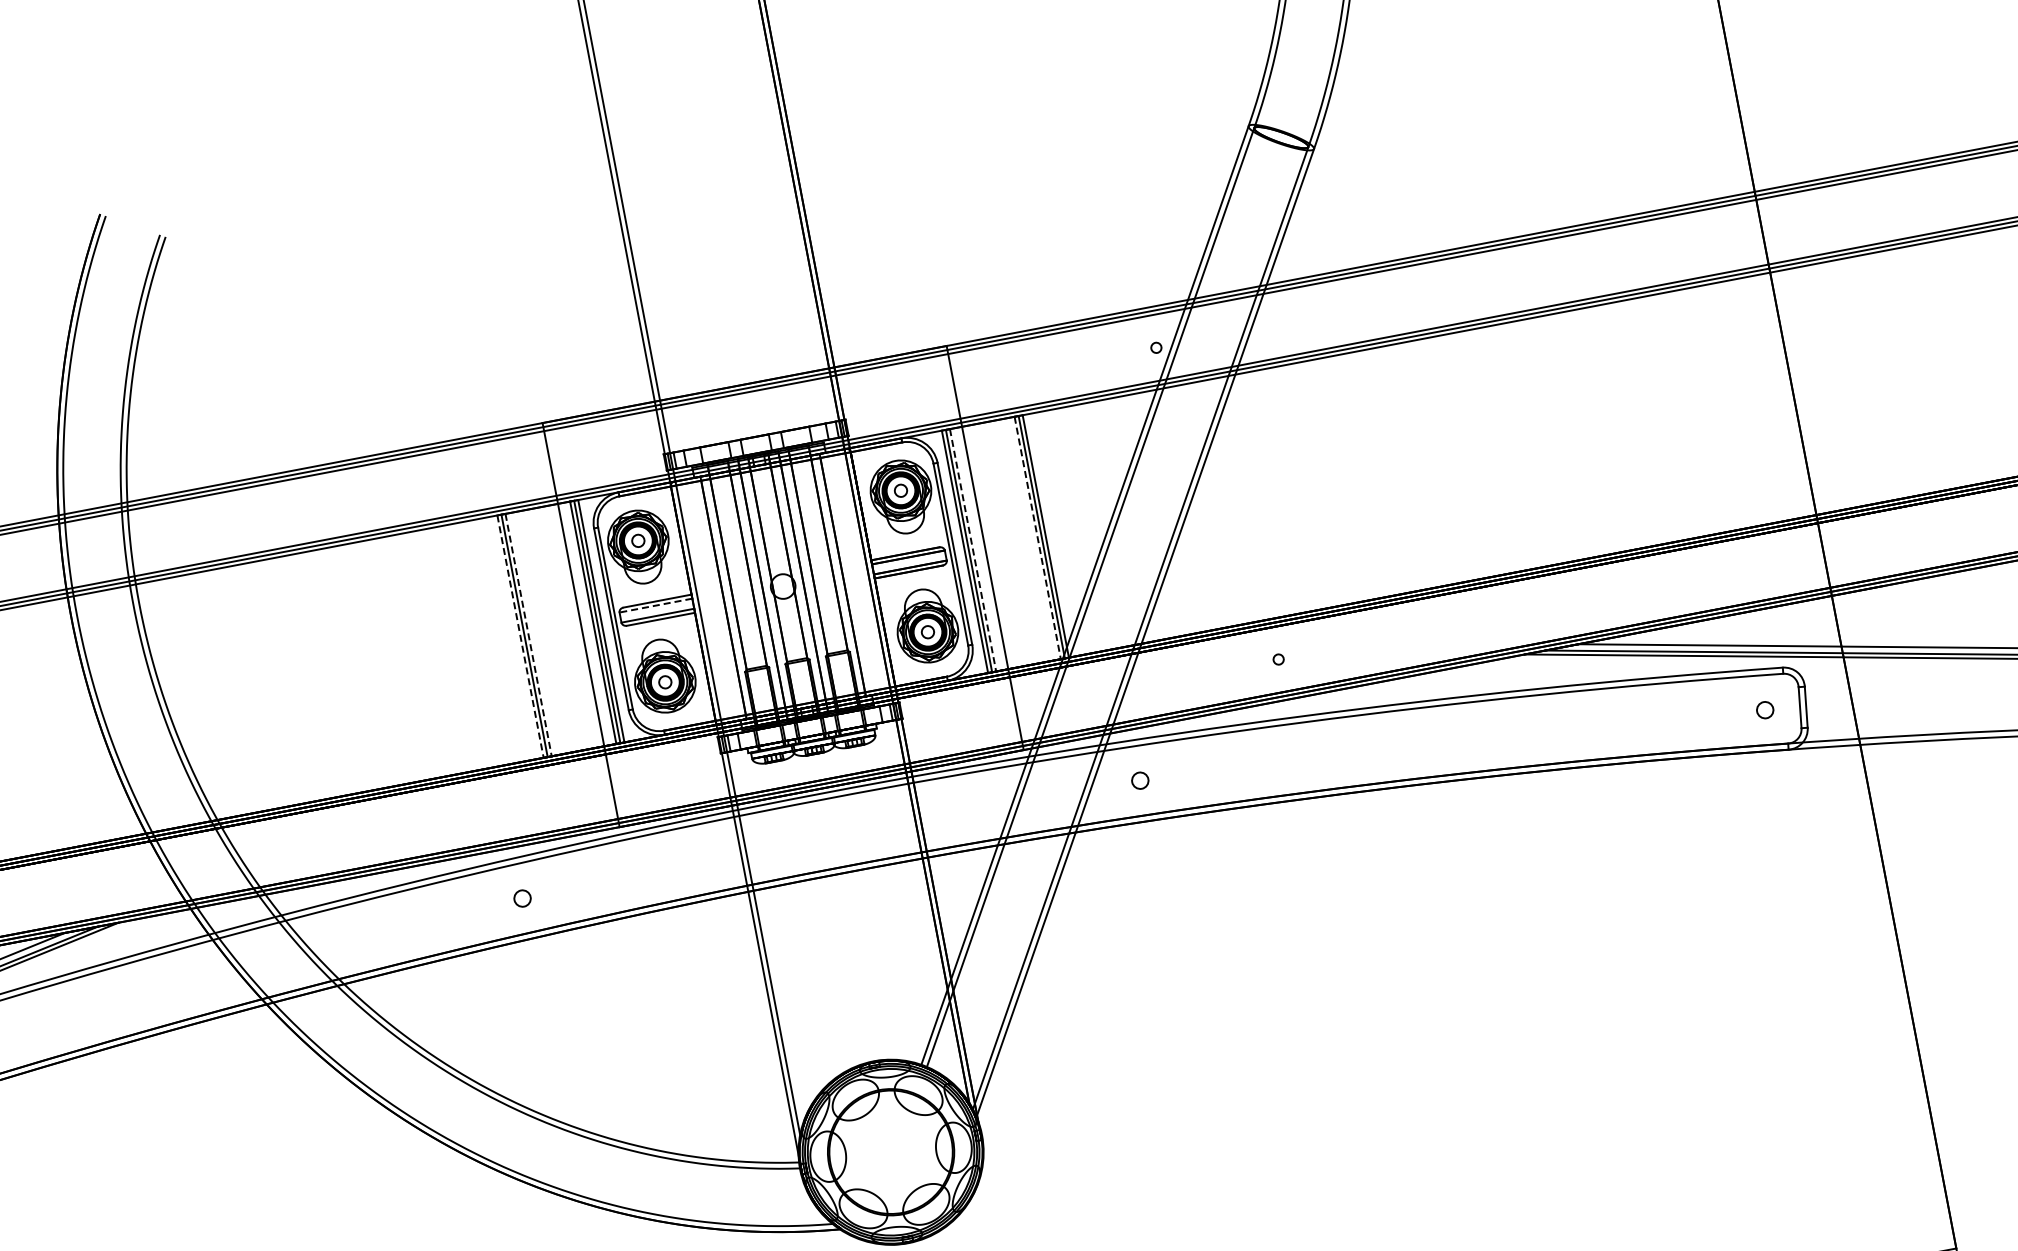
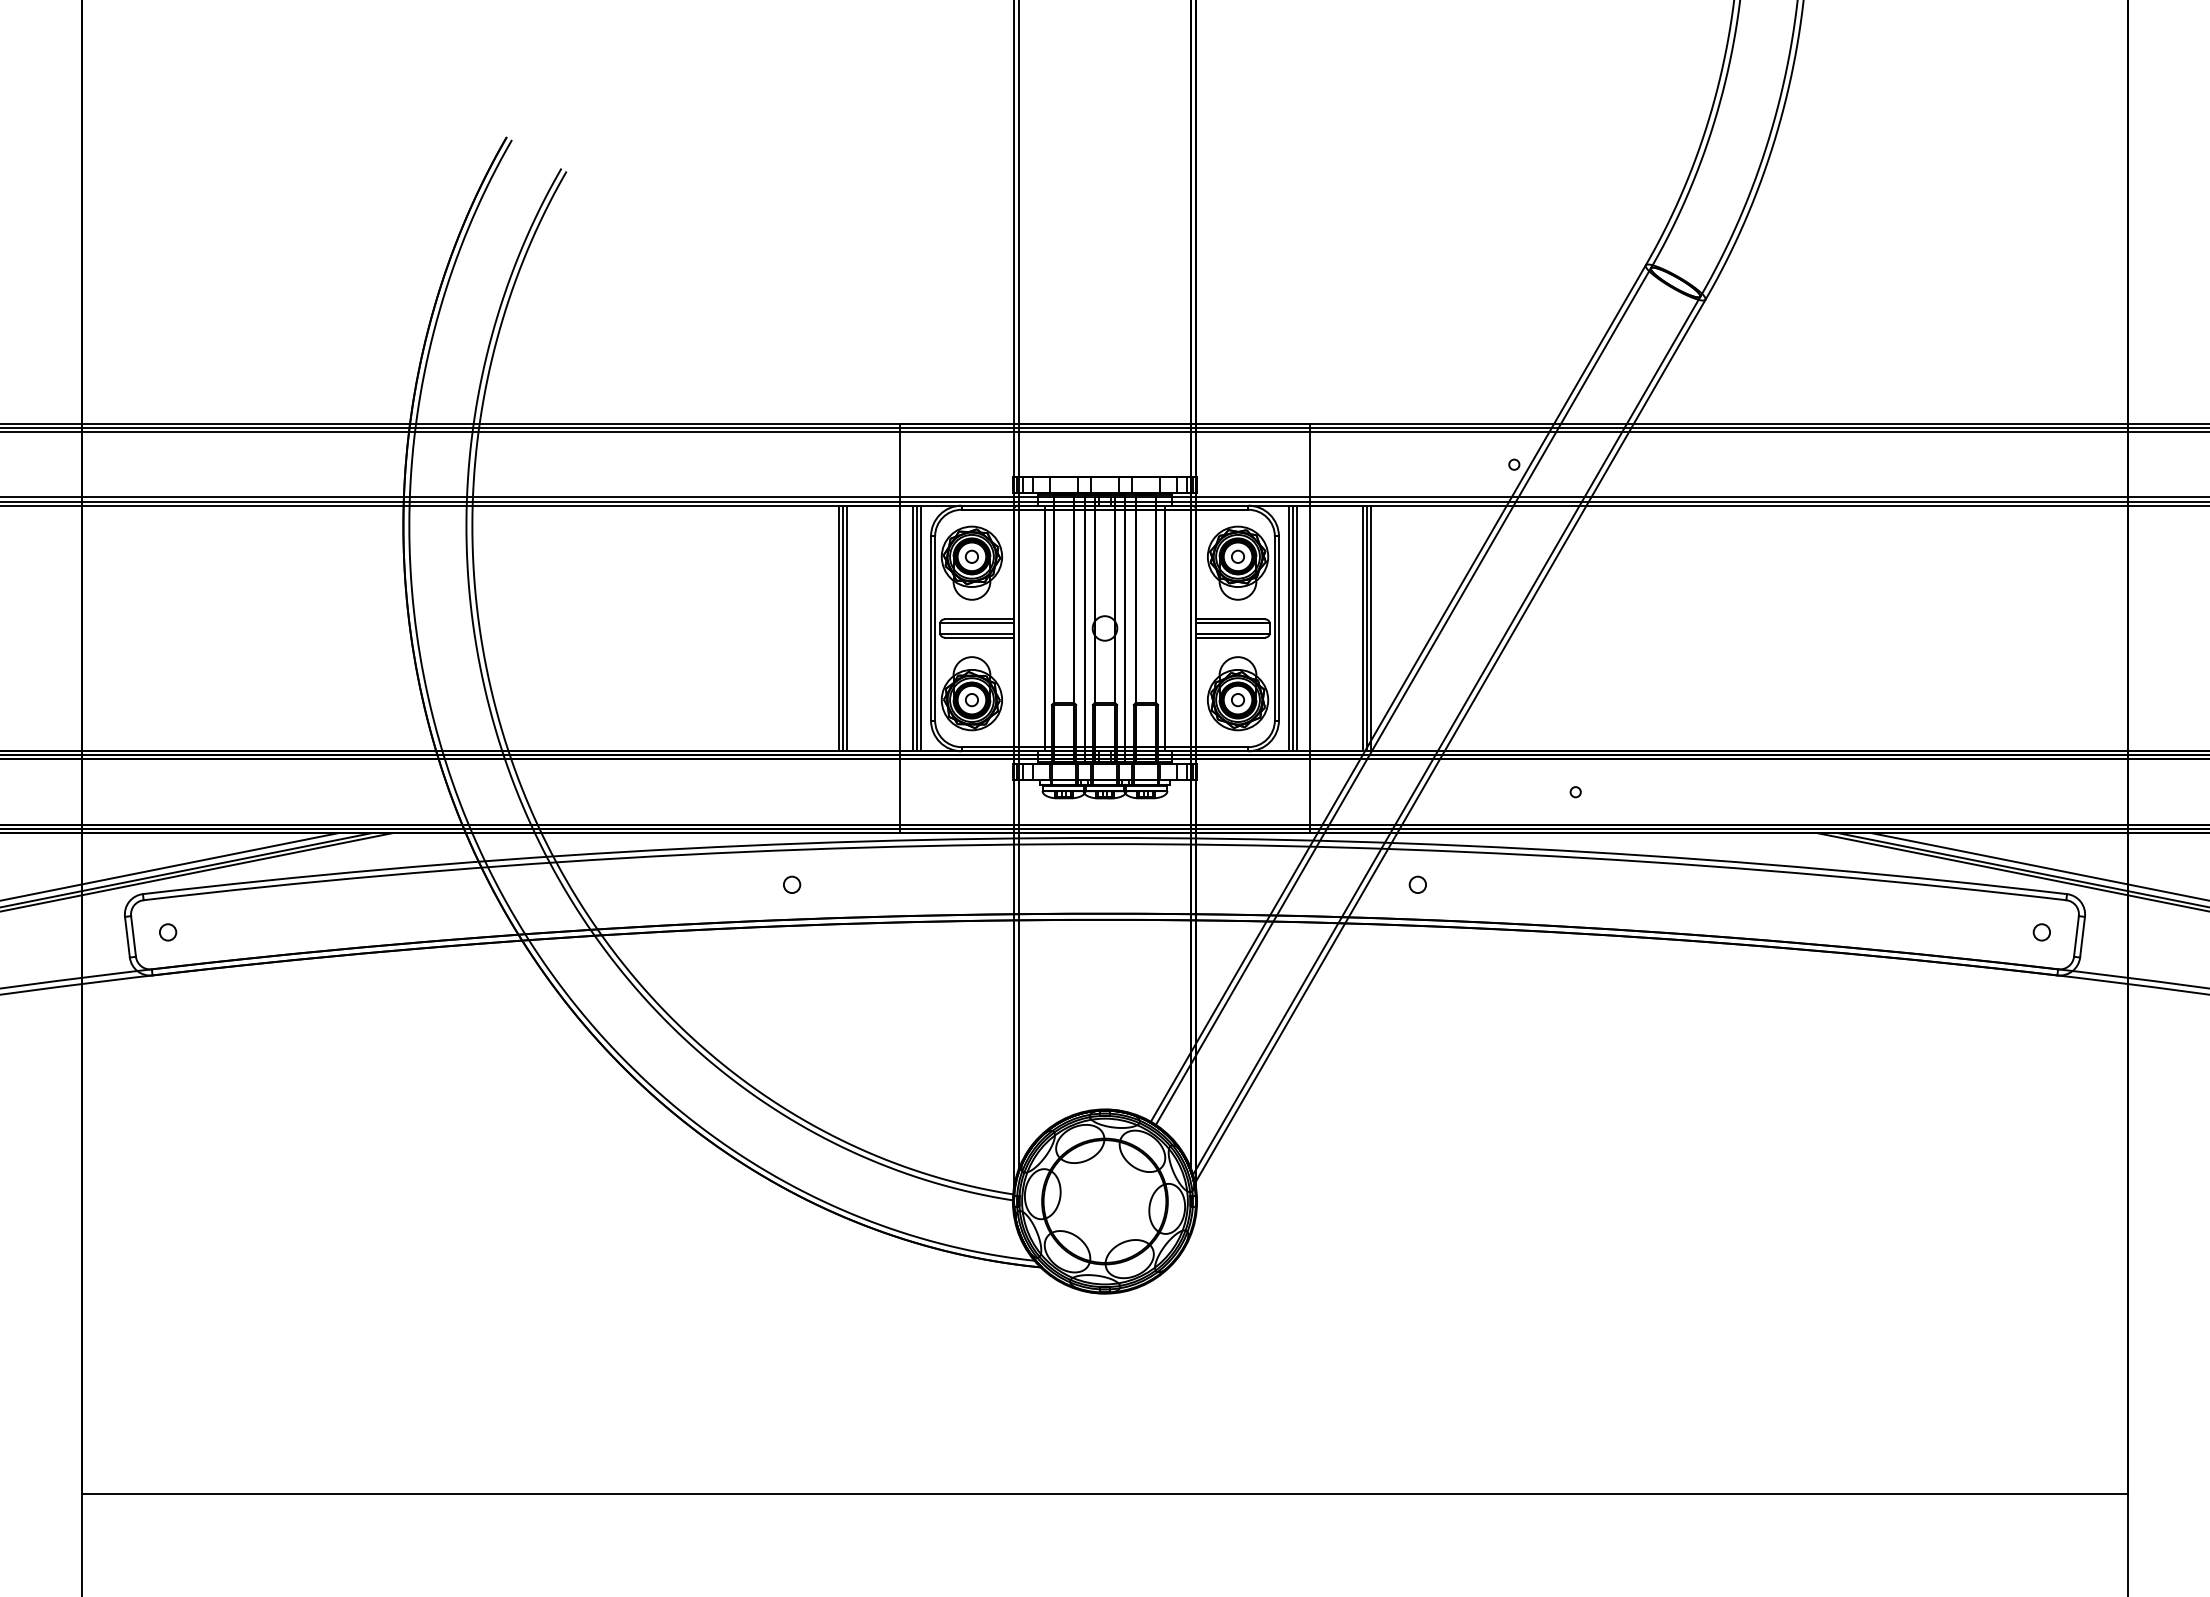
line: (1037, 538) -> (1362, 628), dashed -> solid
line: (973, 550) -> (1297, 628), dashed -> solid
line: (656, 605) -> (977, 623), dashed -> solid
line: (529, 635) -> (847, 628), dashed -> solid
line: (520, 636) -> (838, 628), dashed -> solid

